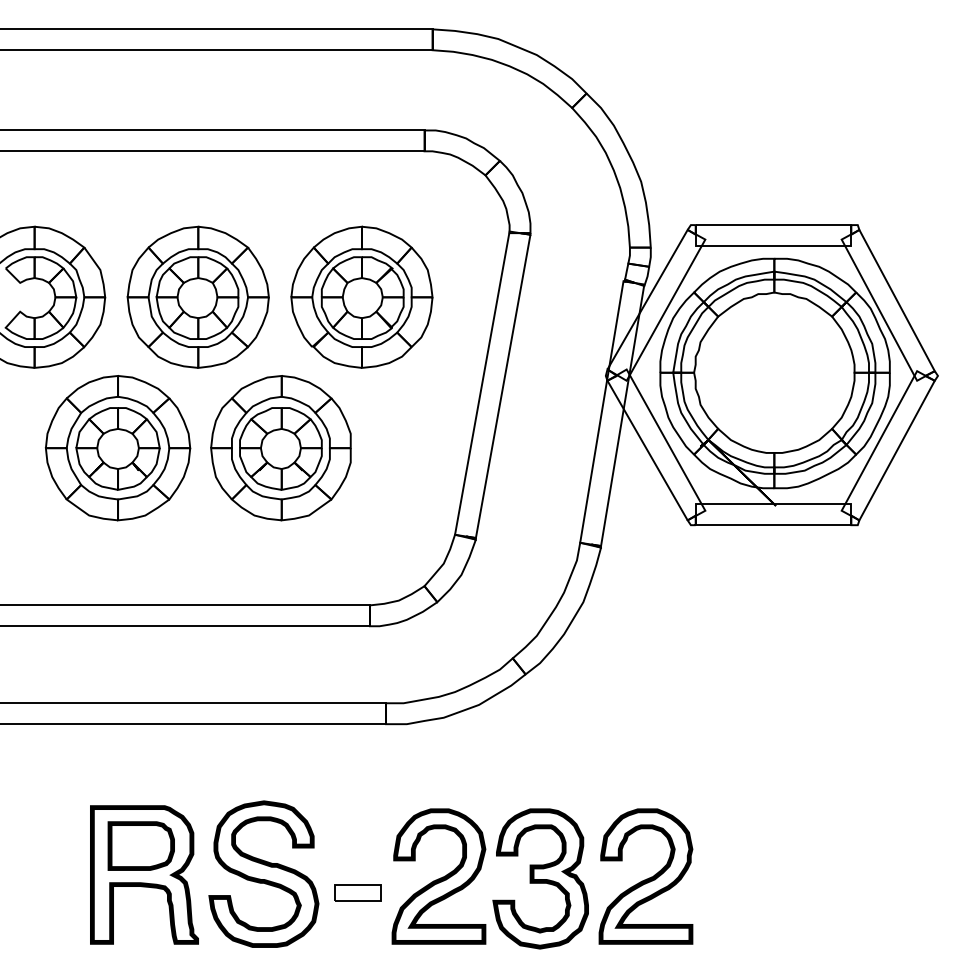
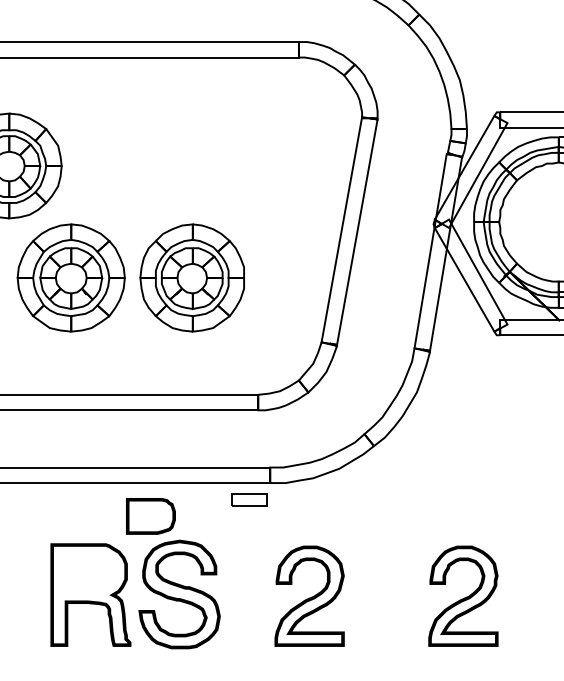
part: (197, 296) -> (130, 165), removed
part: (361, 296) -> (252, 165), removed
part: (140, 845) -> (150, 515), moved
part: (540, 878) -> (385, 597), removed
part: (357, 892) -> (249, 499), moved

